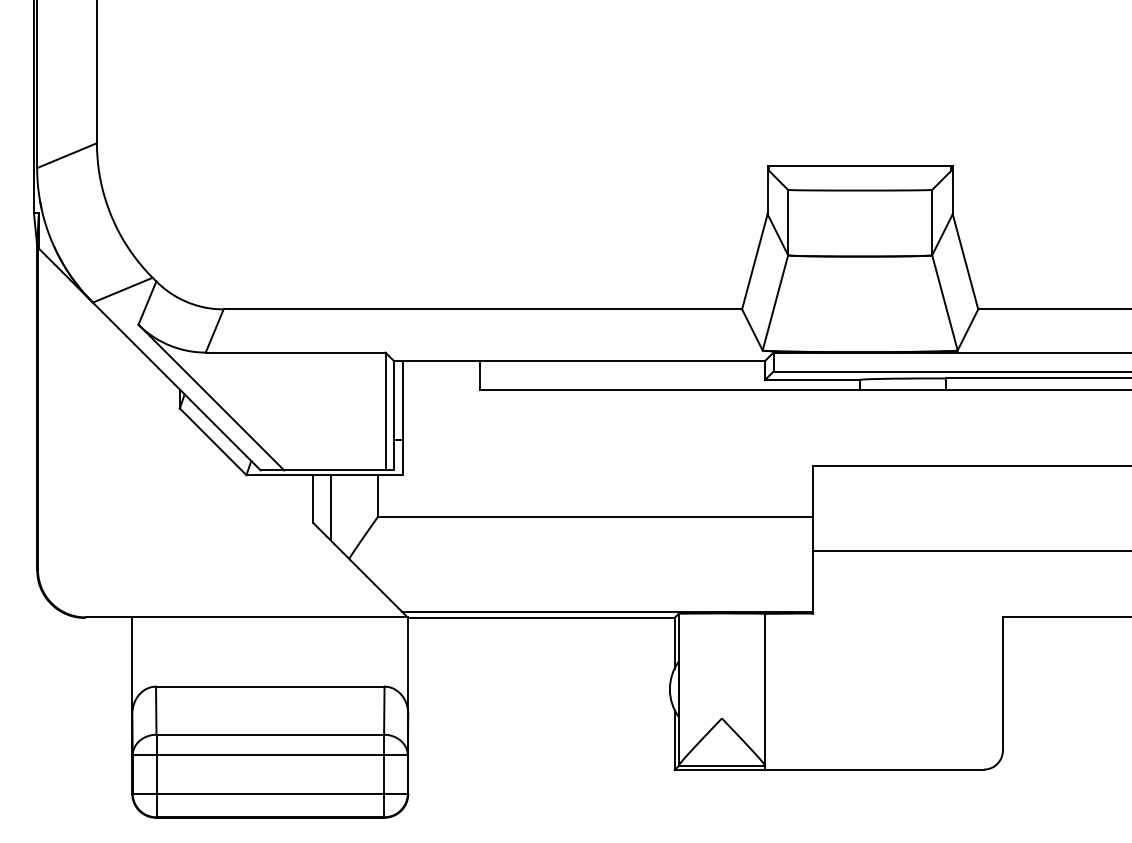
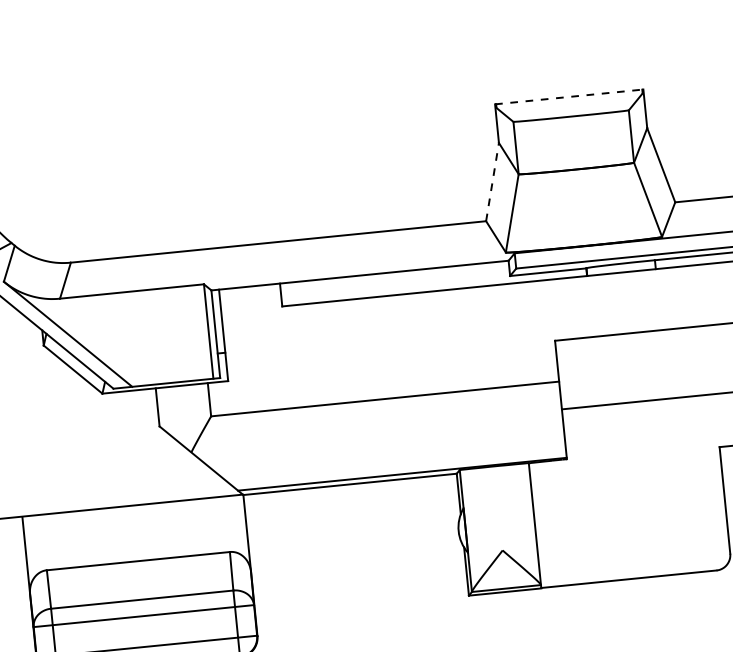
line: (860, 166) -> (569, 97), solid -> dashed
line: (754, 261) -> (492, 181), solid -> dashed
line: (330, 507) -> (172, 412), removed

